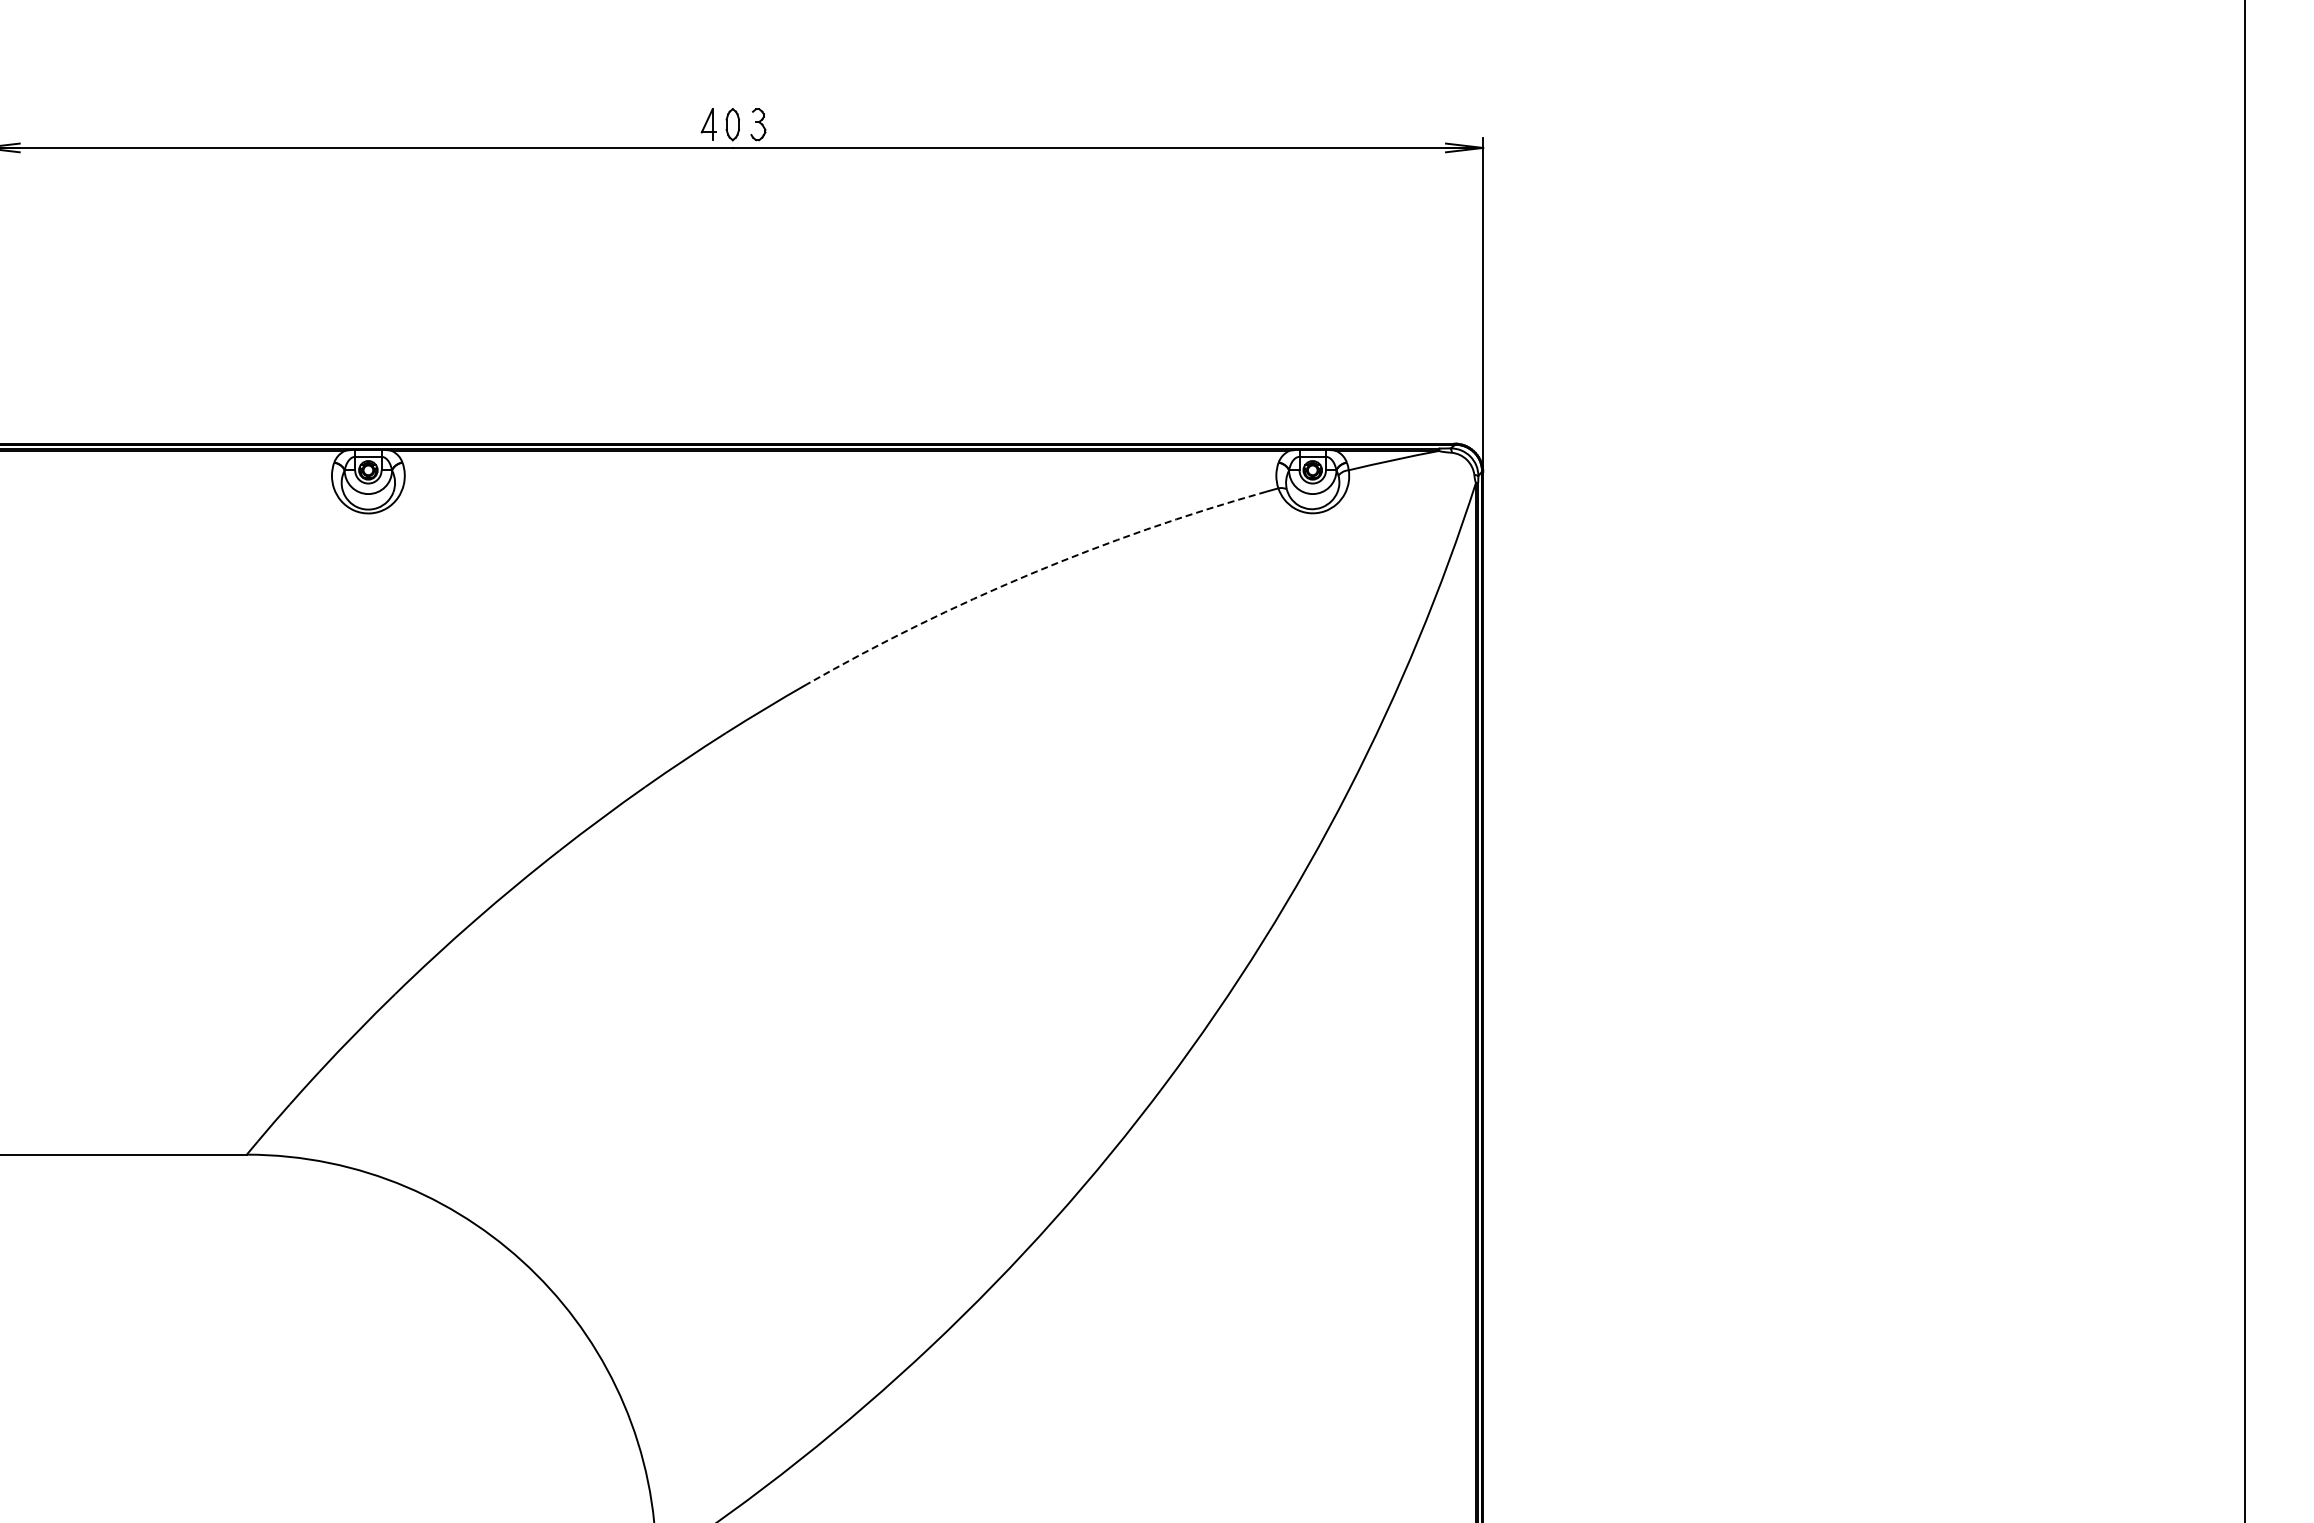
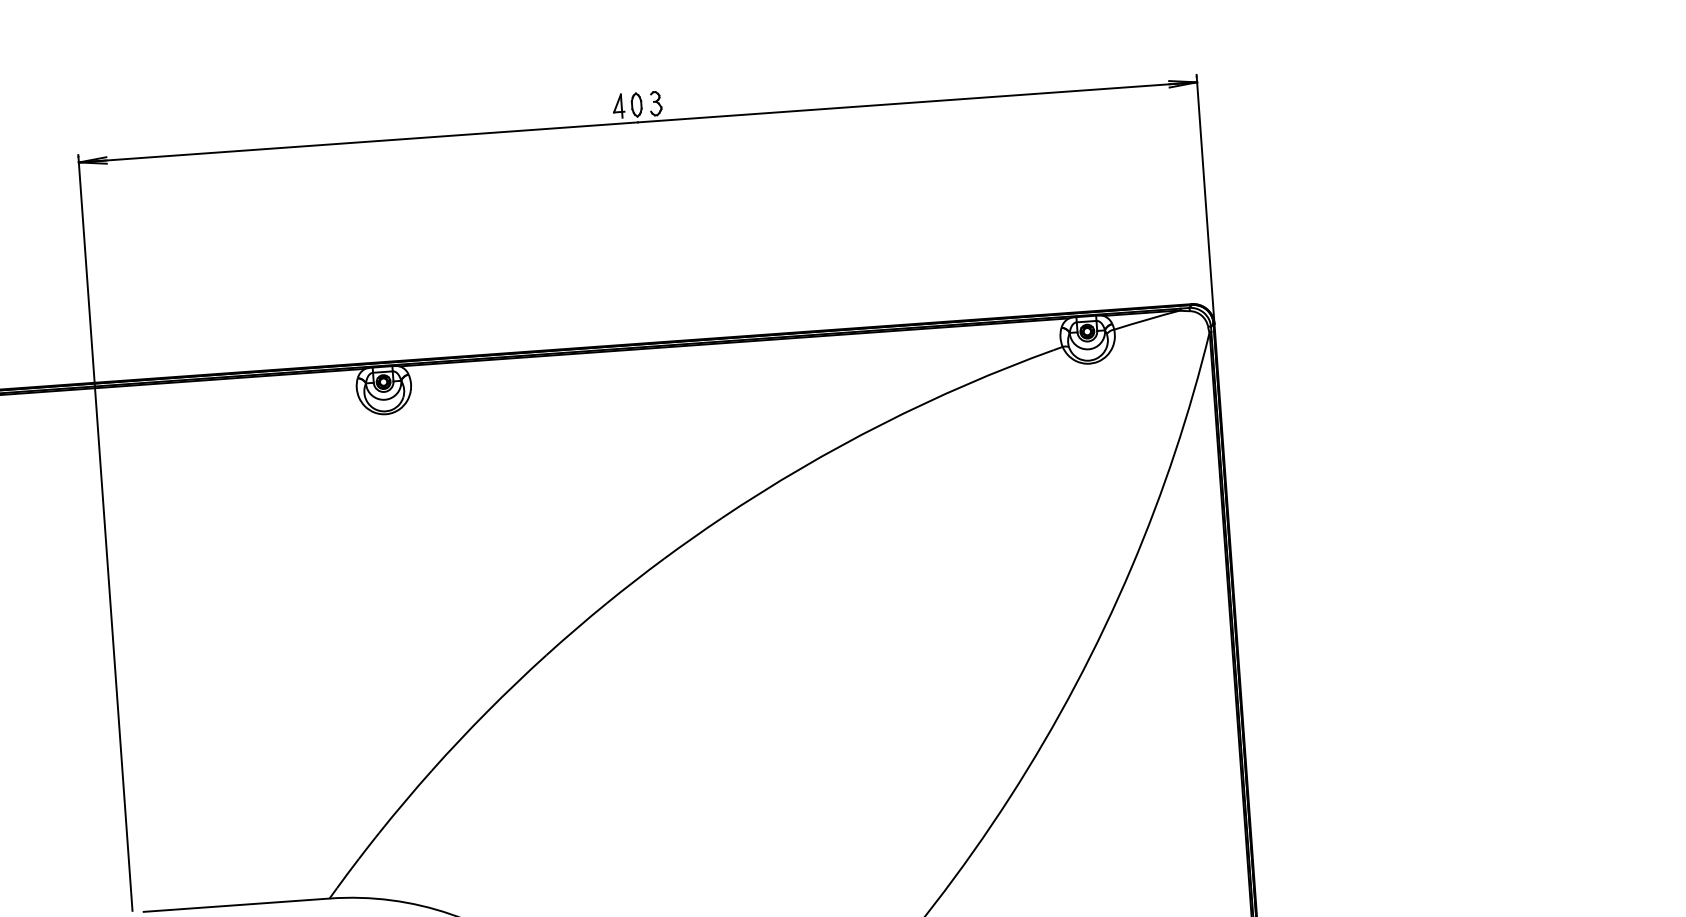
arc: (1030, 574) -> (882, 424), dashed -> solid

